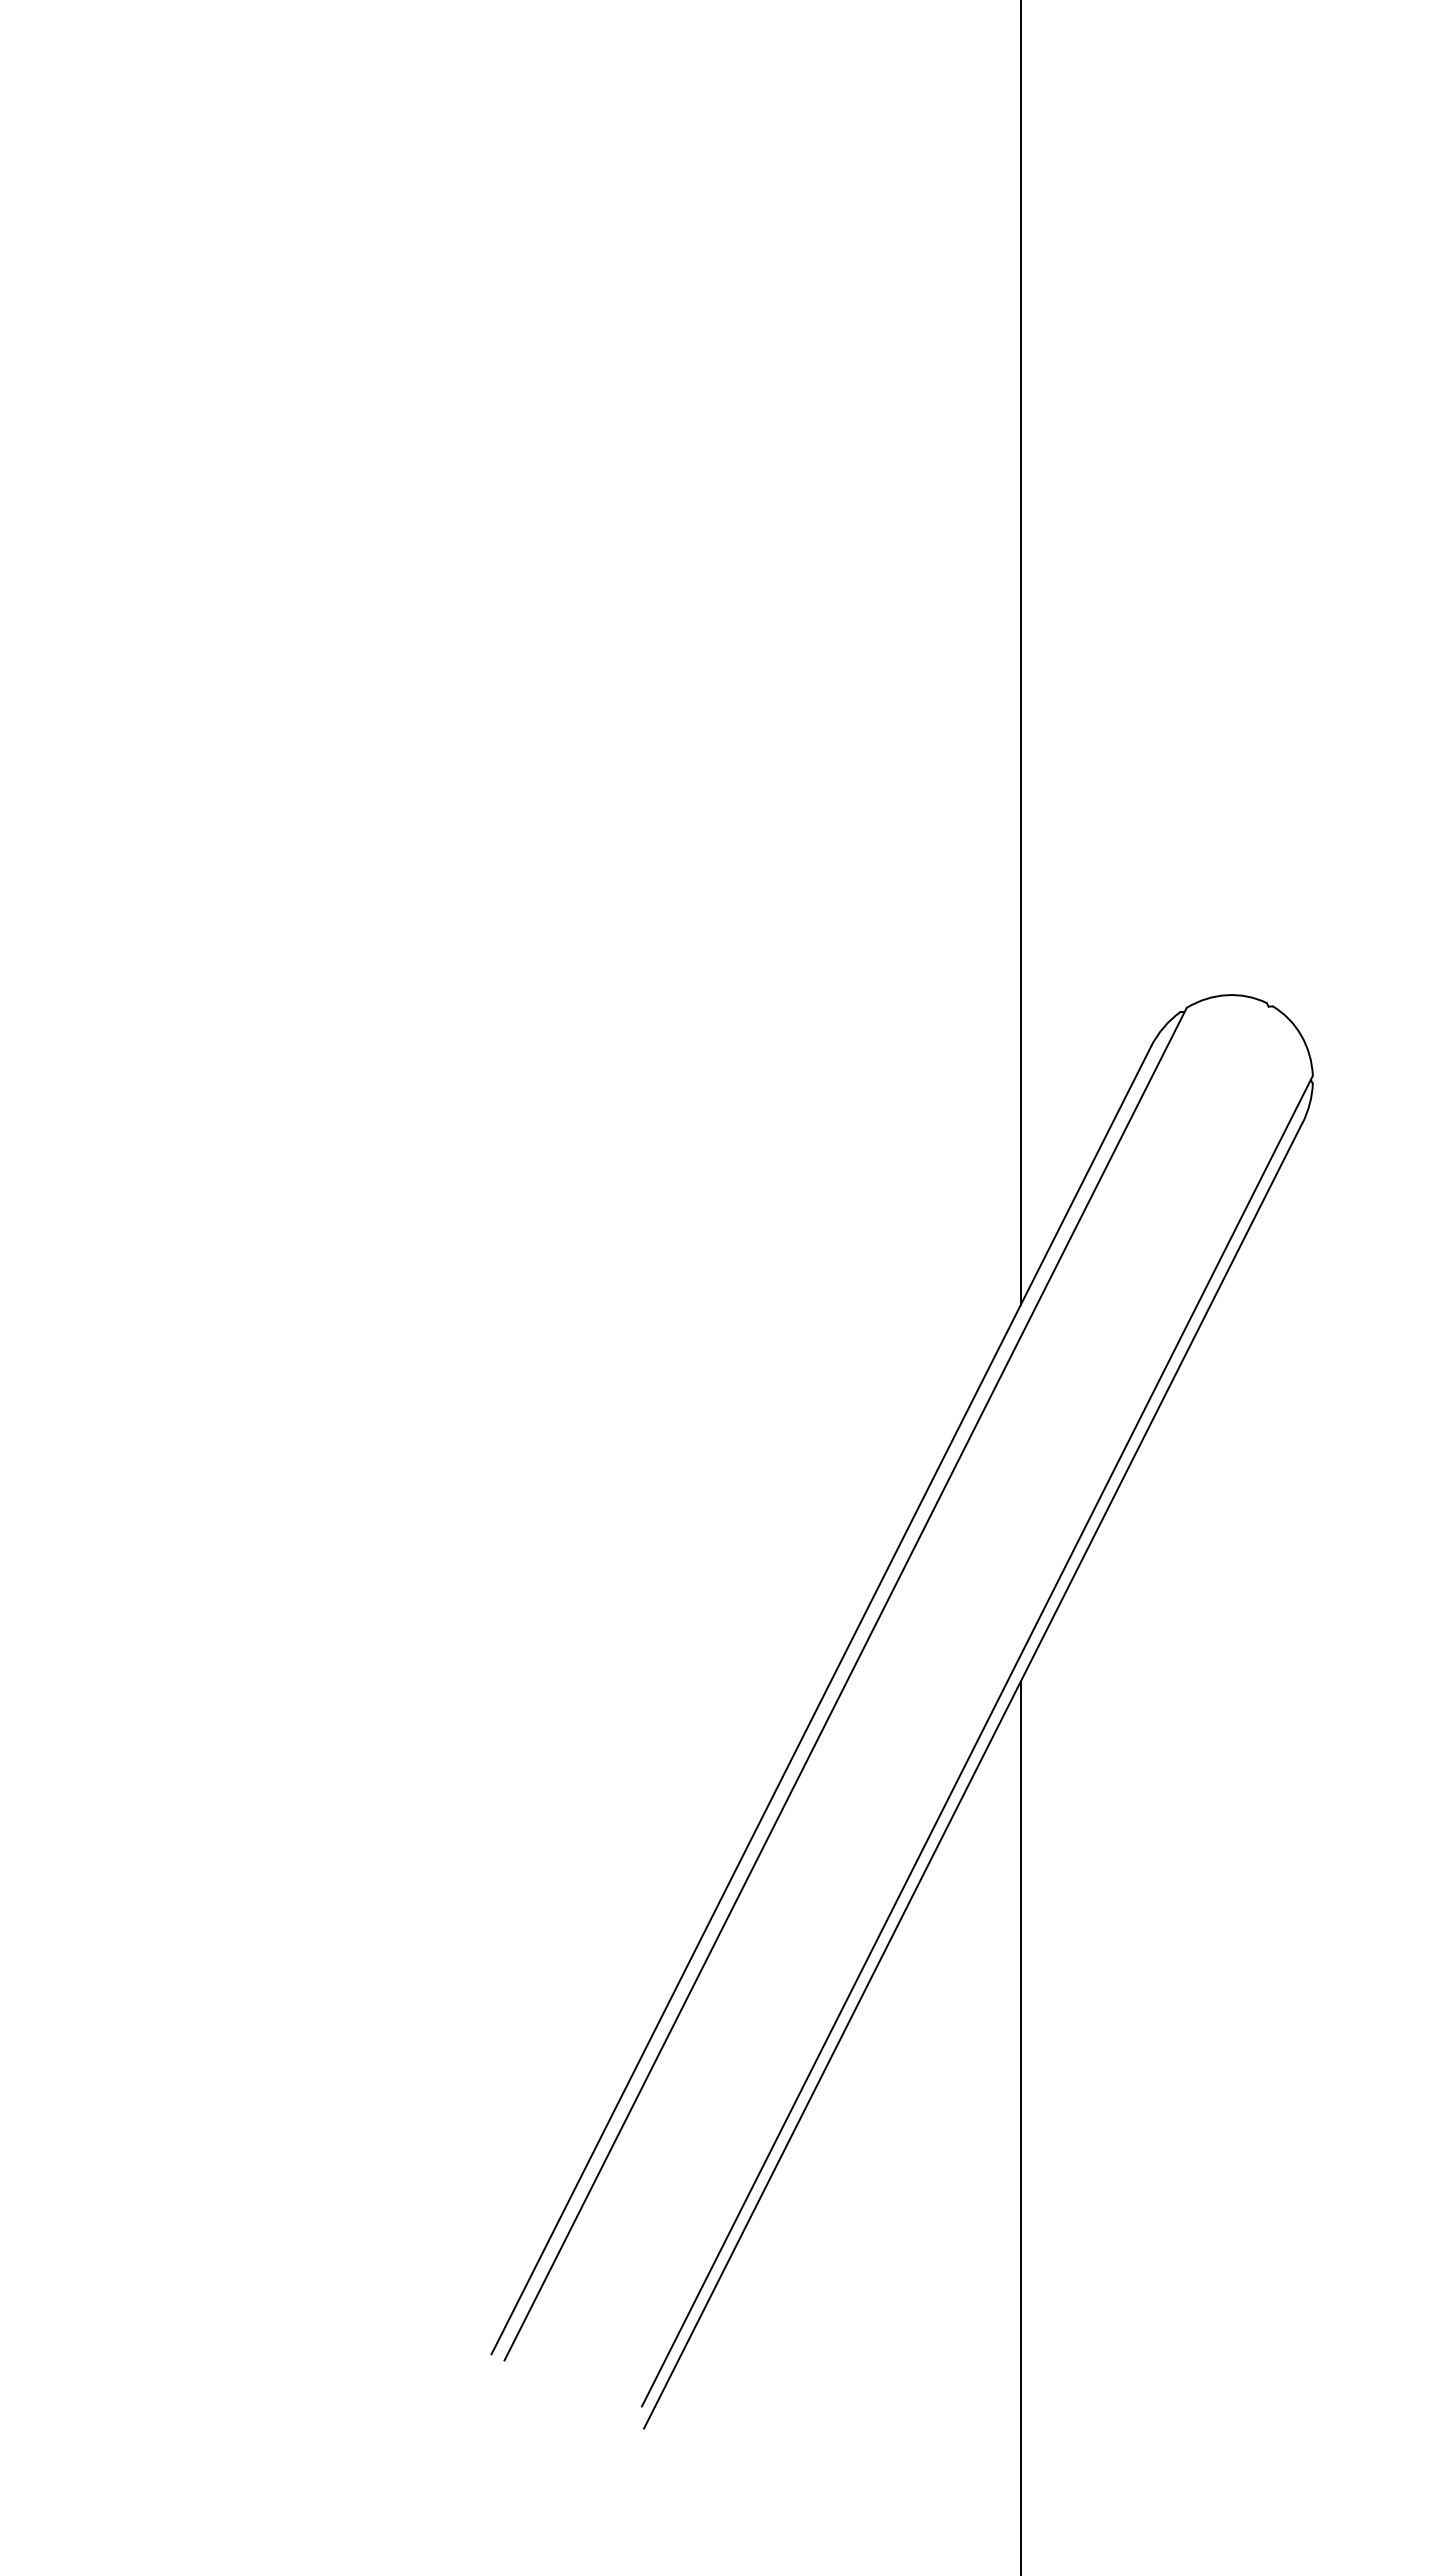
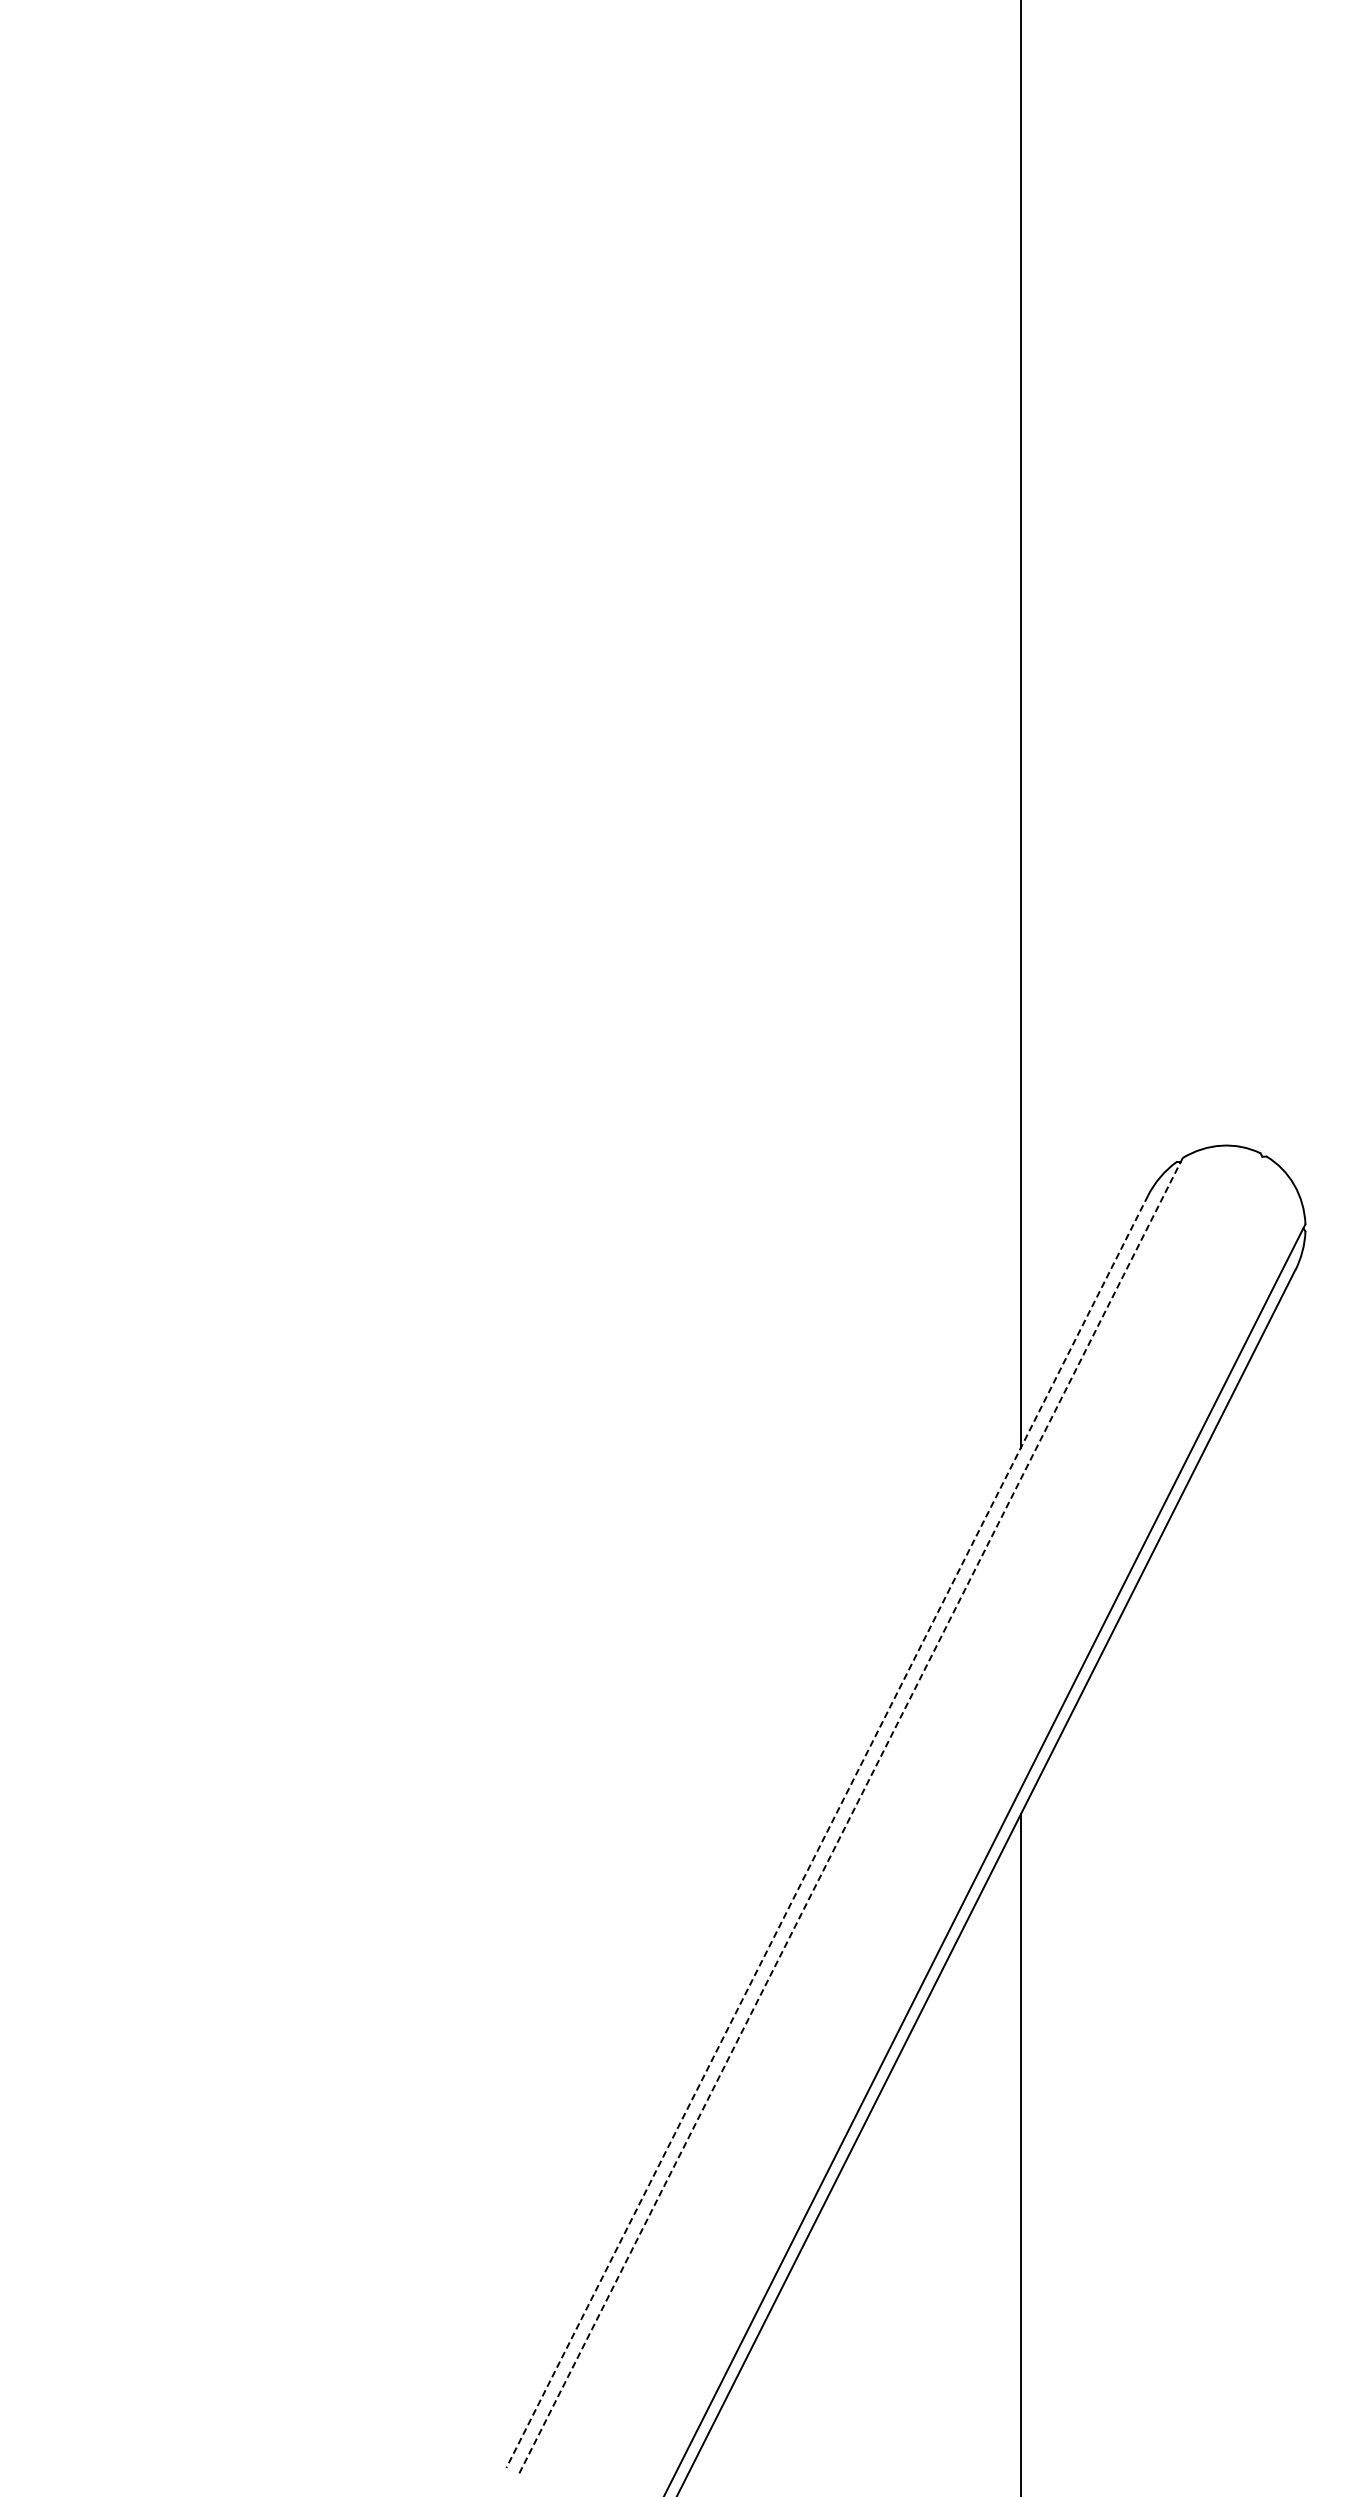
line: (845, 1684) -> (850, 1816), solid -> dashed
line: (821, 1700) -> (827, 1831), solid -> dashed

